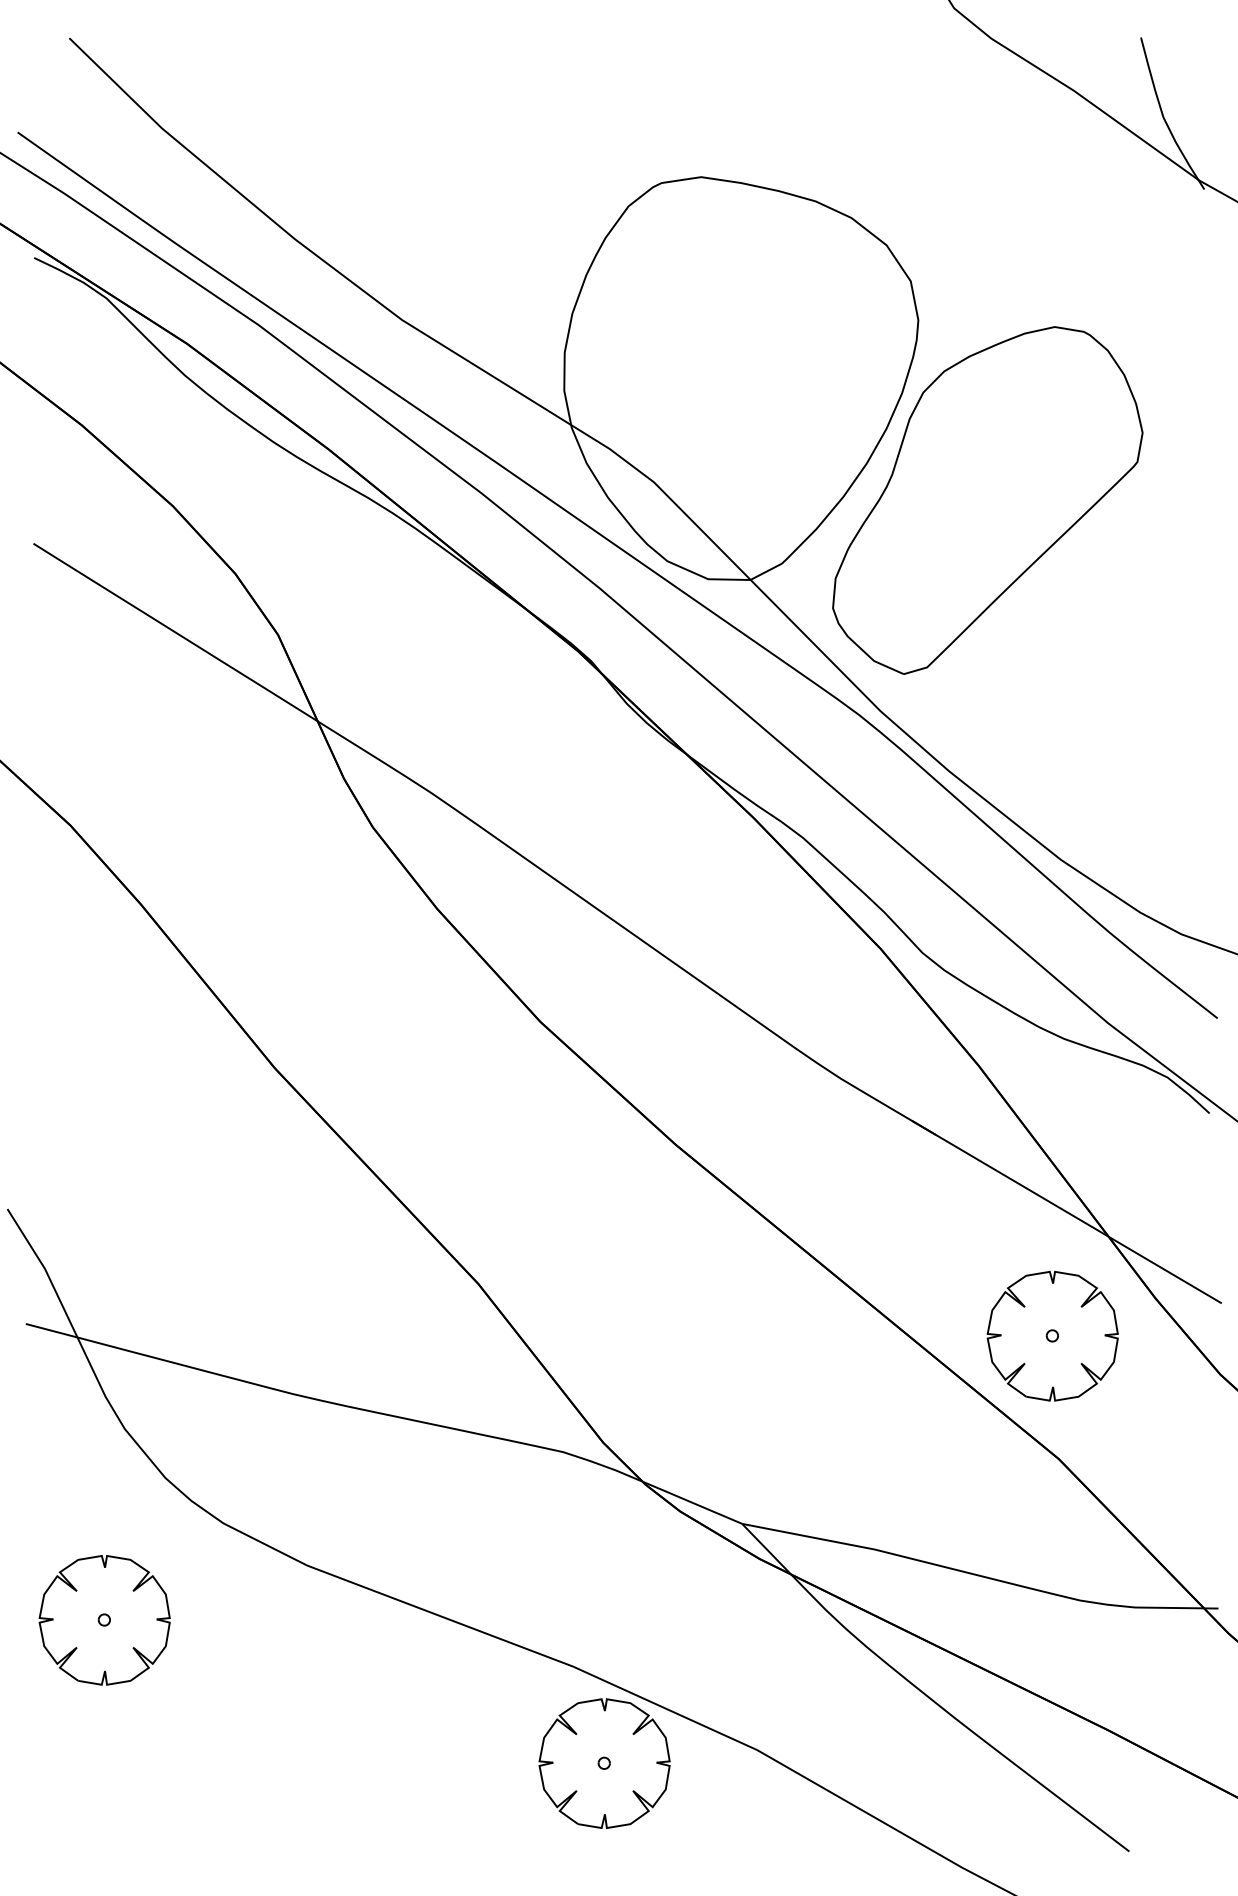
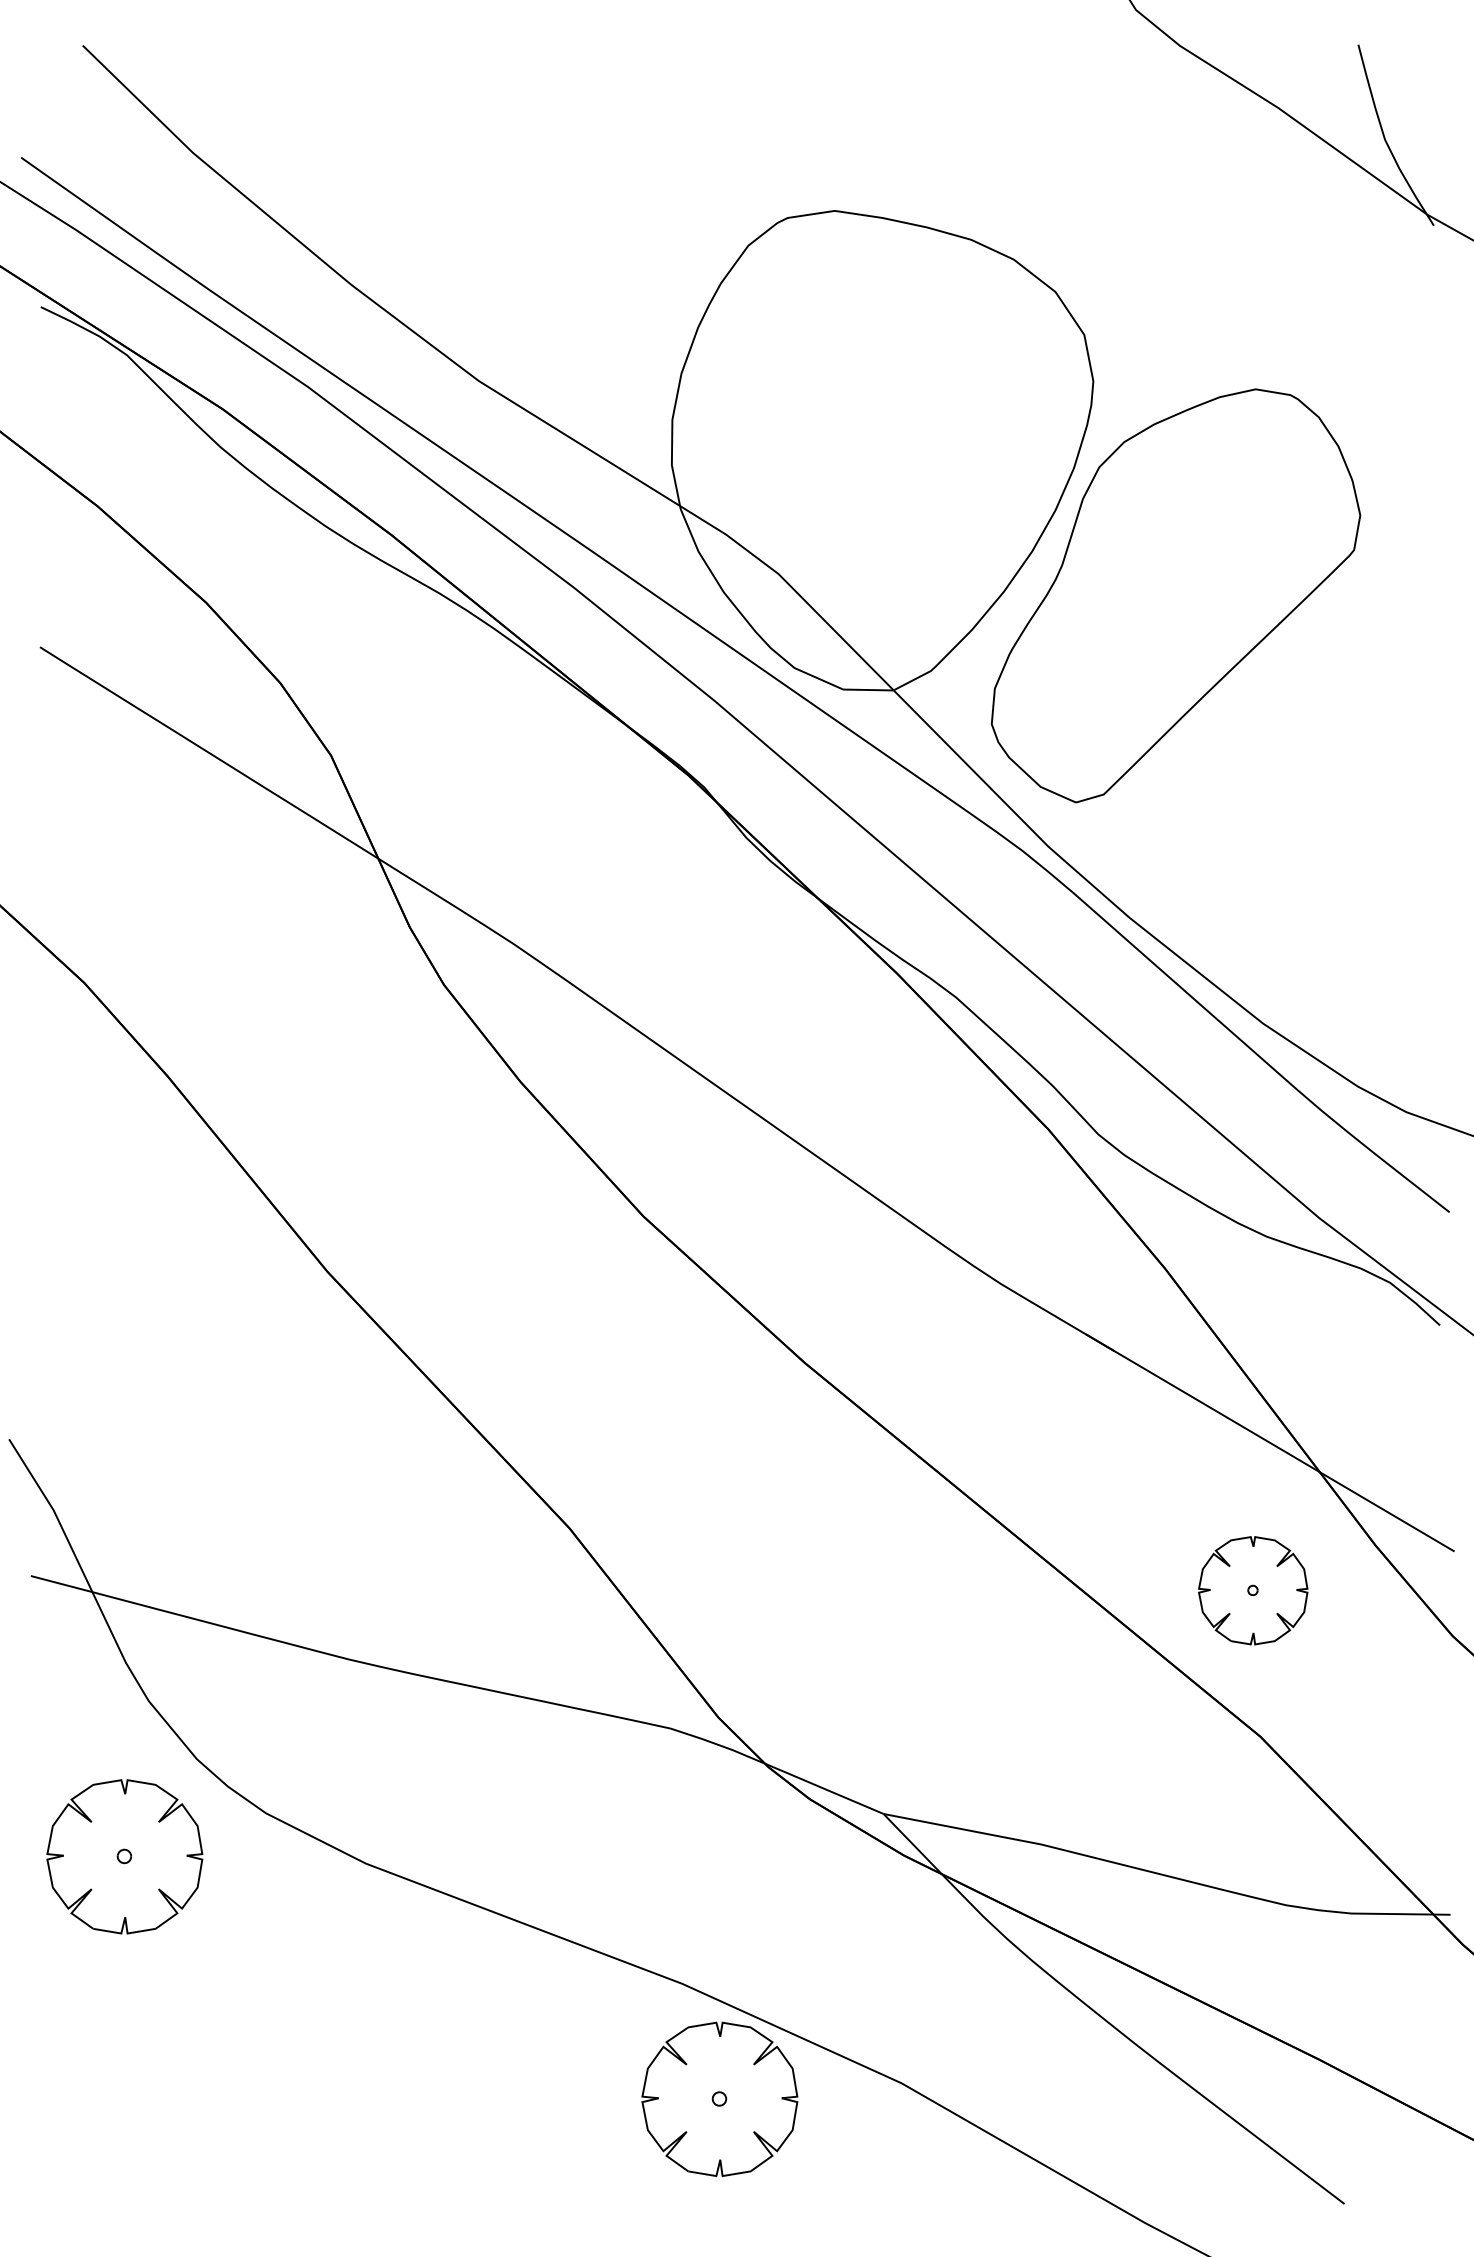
part: (1052, 1336) -> (1252, 1590), size x0.7
part: (104, 1620) -> (124, 1856), moved

